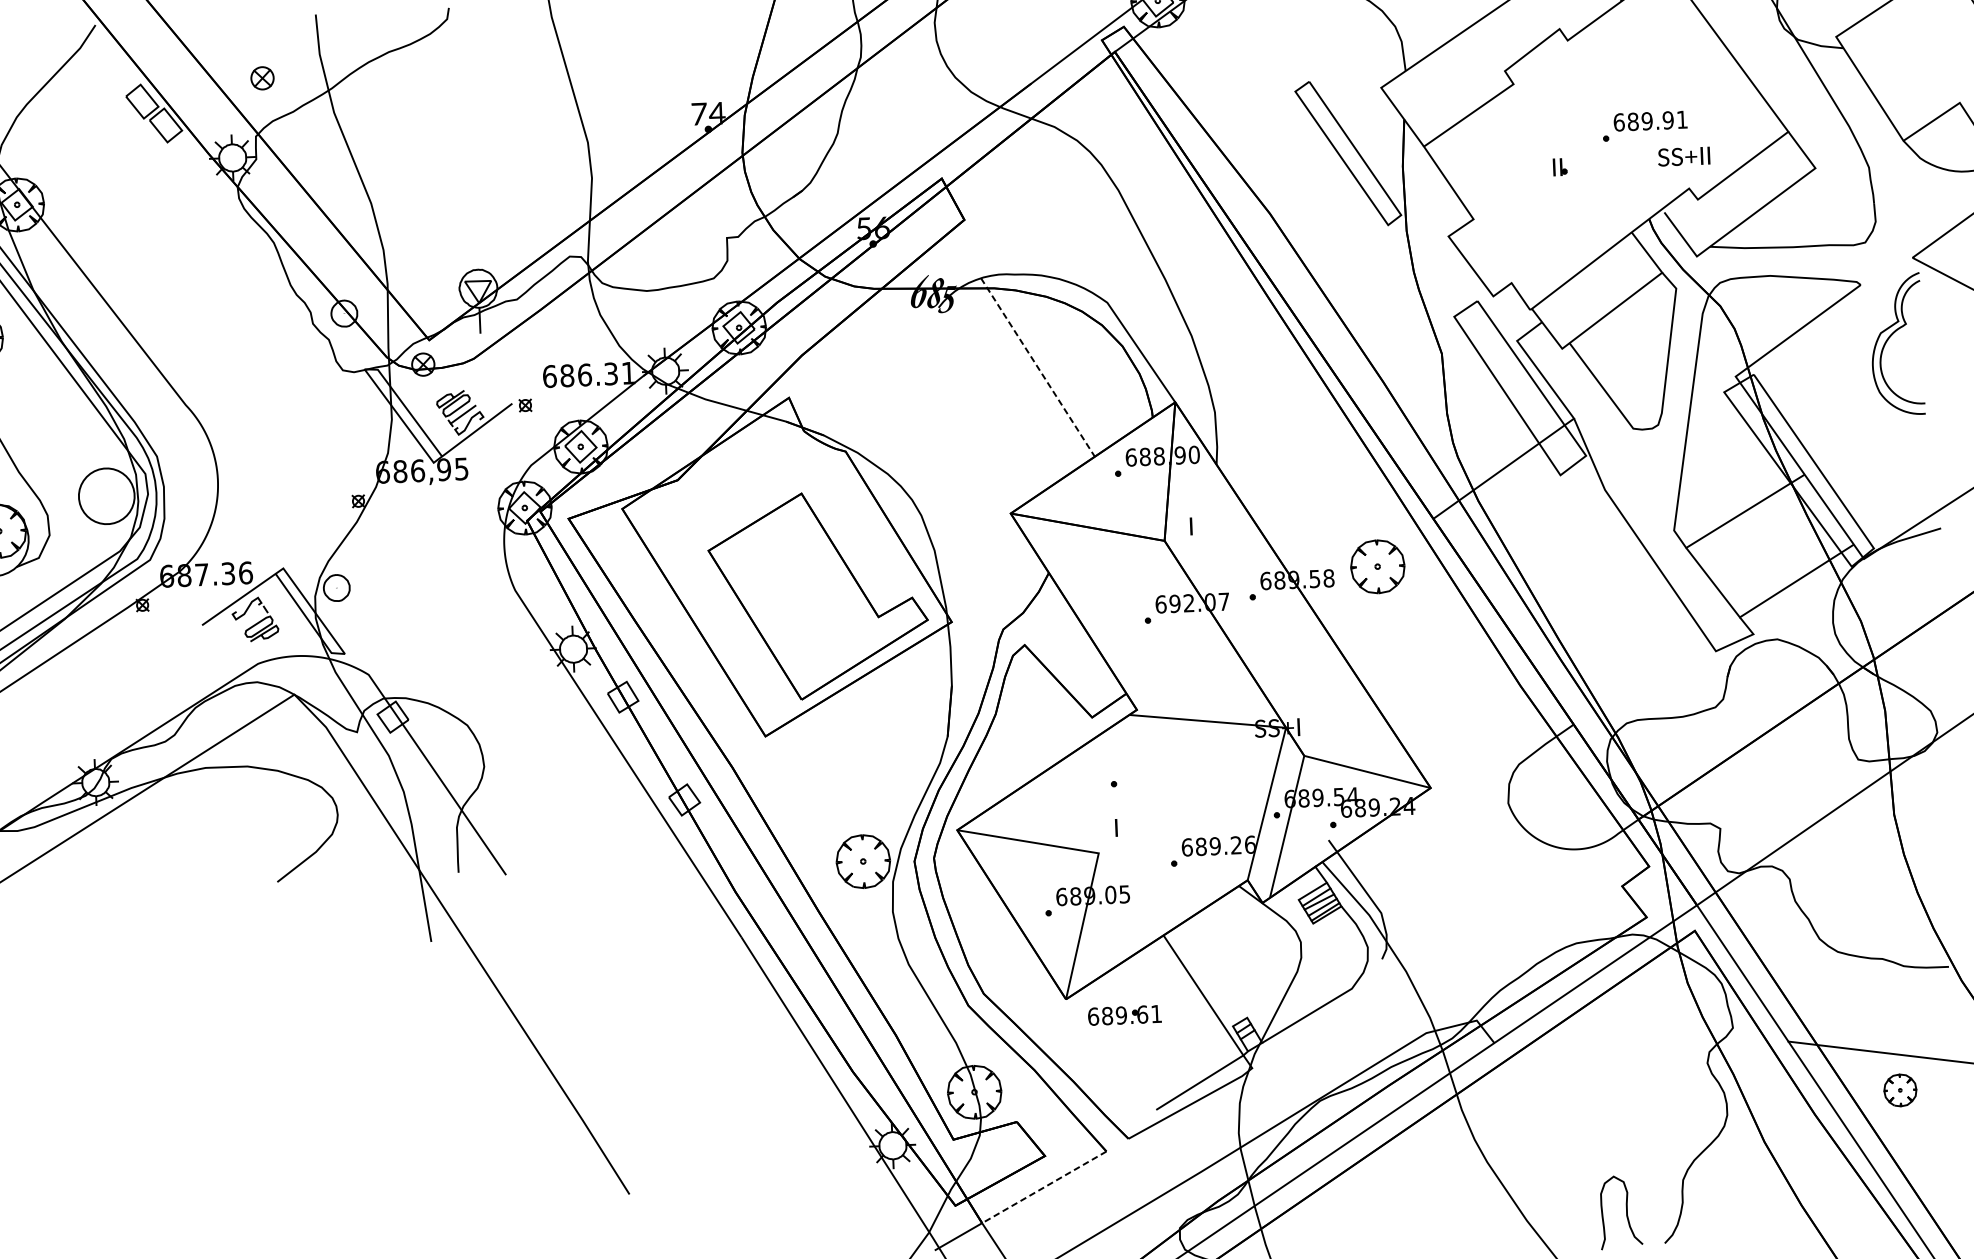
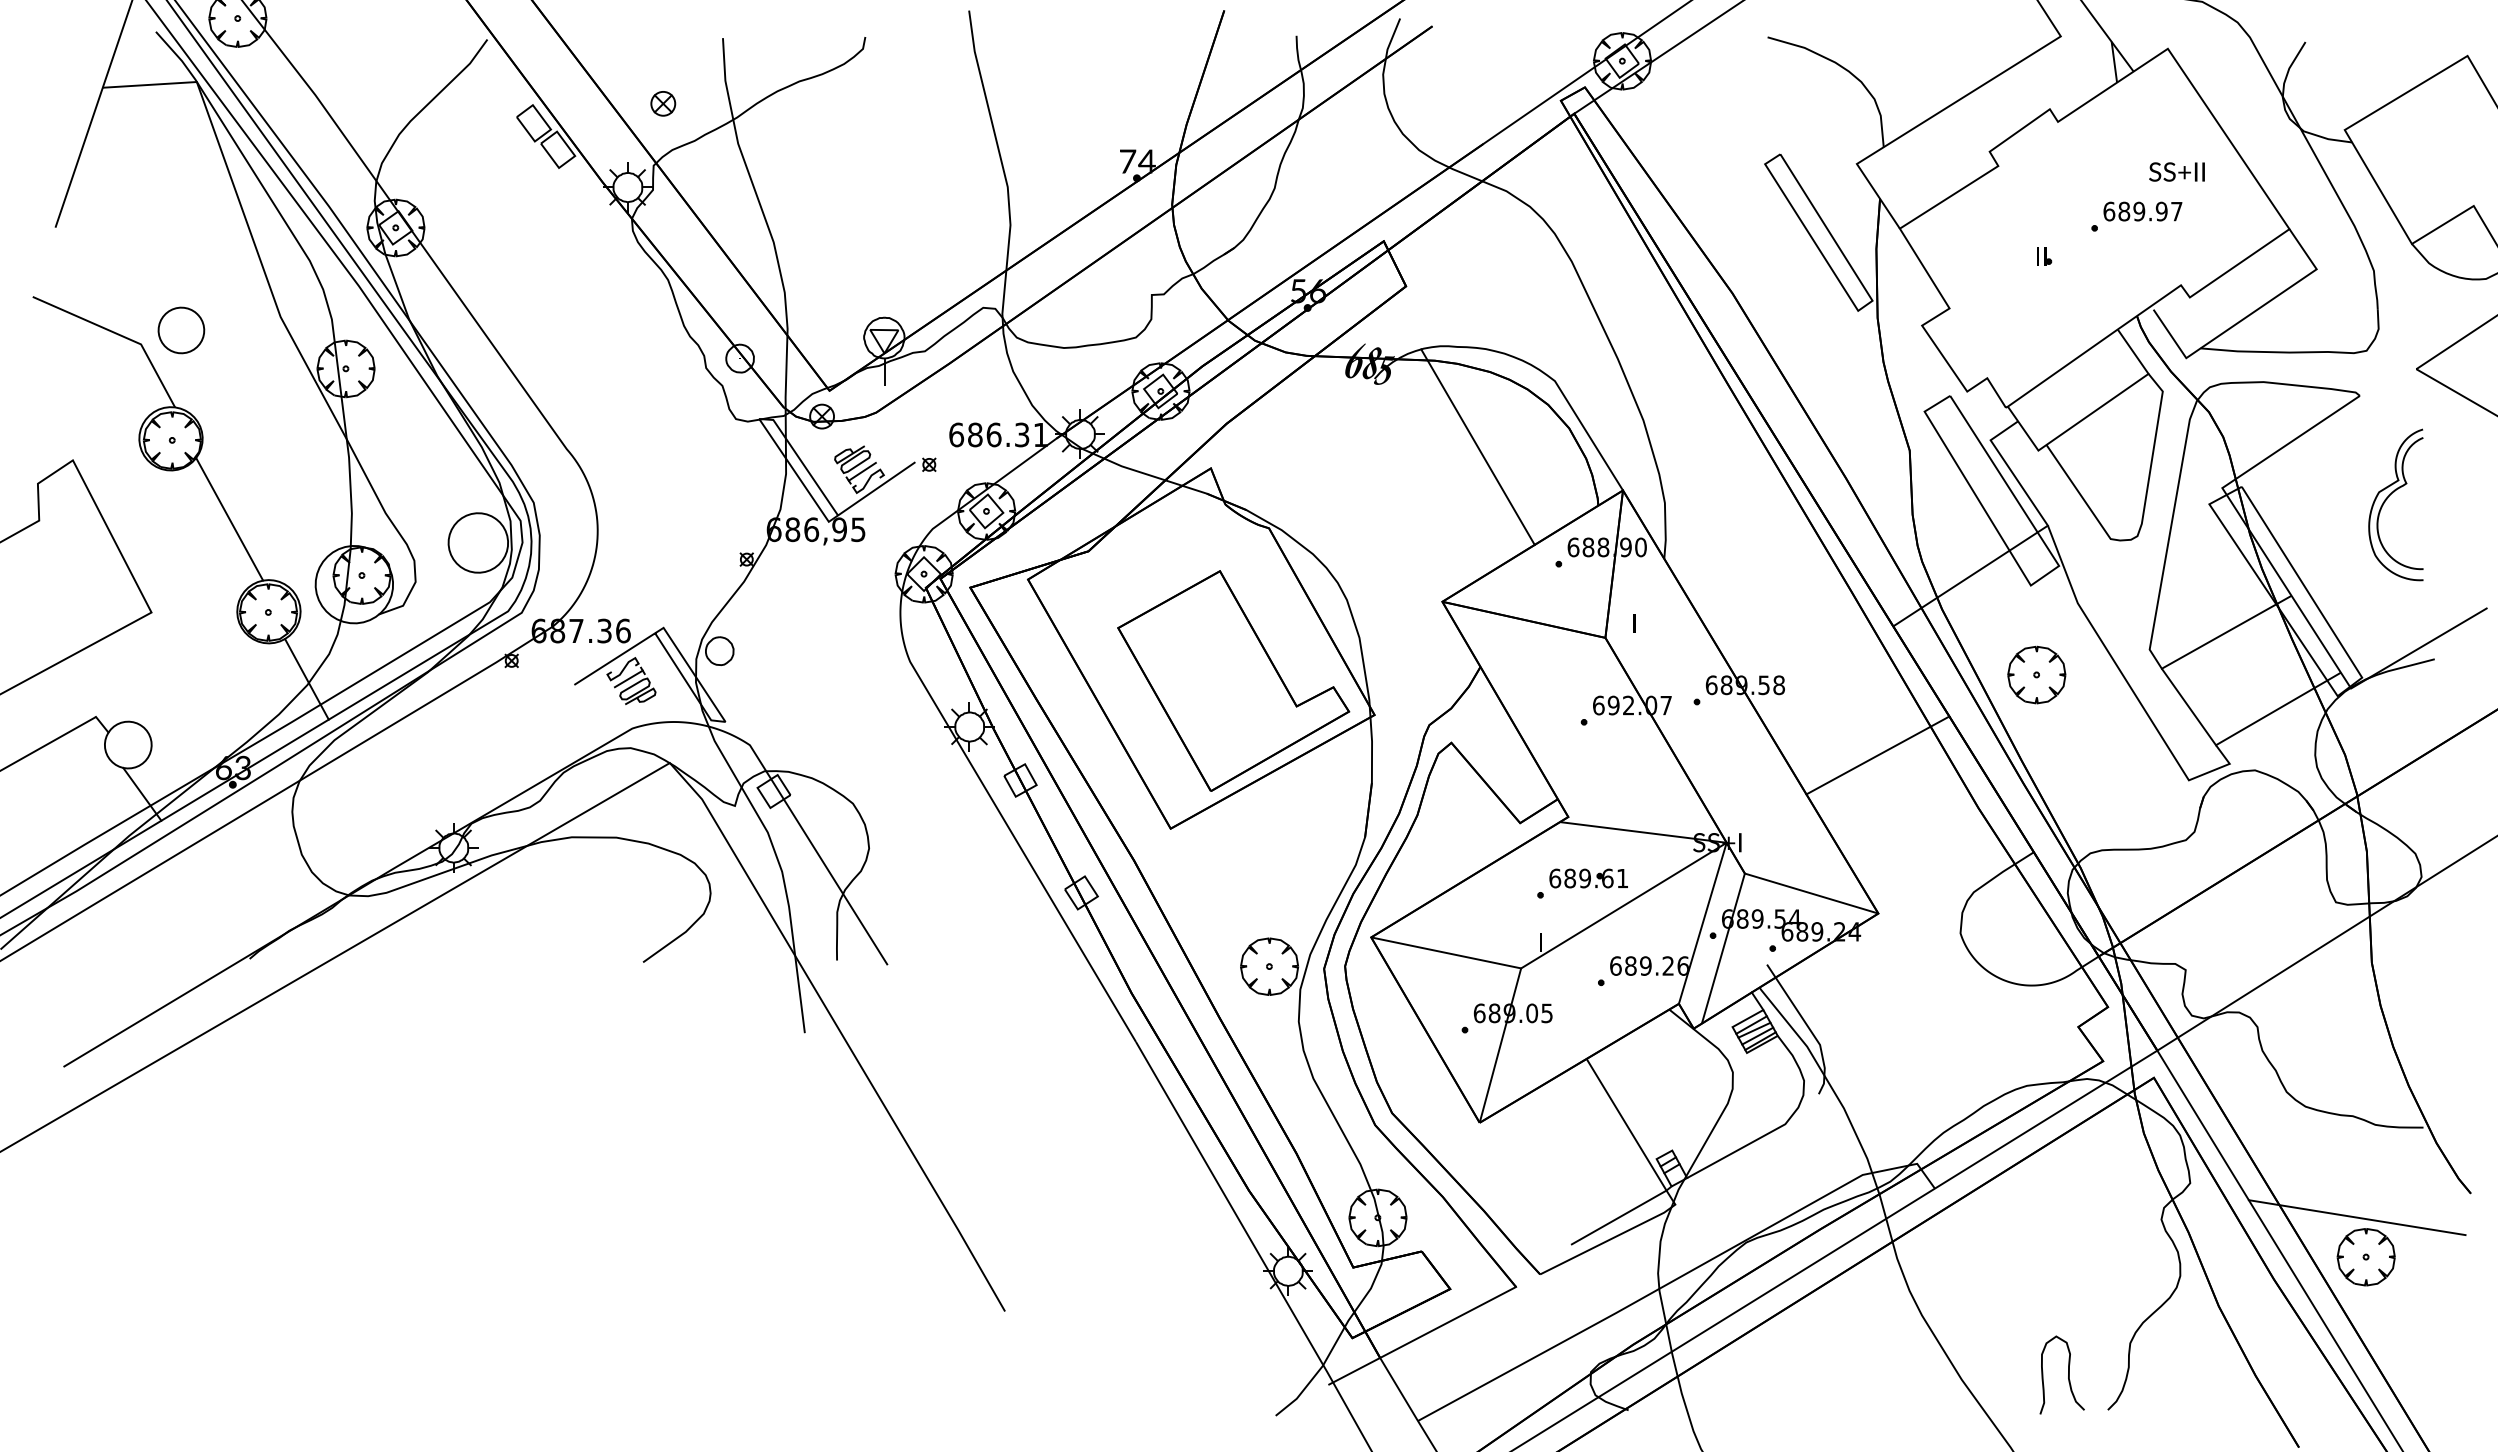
text: (1682, 119) -> (2176, 211), 689.91 -> 689.97
text: (1683, 156) -> (2176, 171), moved
part: (1888, 339) -> (2387, 499), moved
line: (1038, 367) -> (1478, 447), dashed -> solid
part: (1377, 566) -> (2036, 674), moved
line: (252, 617) -> (628, 678), added
line: (1423, 640) -> (1877, 755), added
line: (1192, 790) -> (1623, 905), added
part: (1124, 1015) -> (1588, 878), moved
part: (1899, 1090) -> (2365, 1257), size x1.67
line: (1044, 1187) -> (1448, 1322), dashed -> solid

